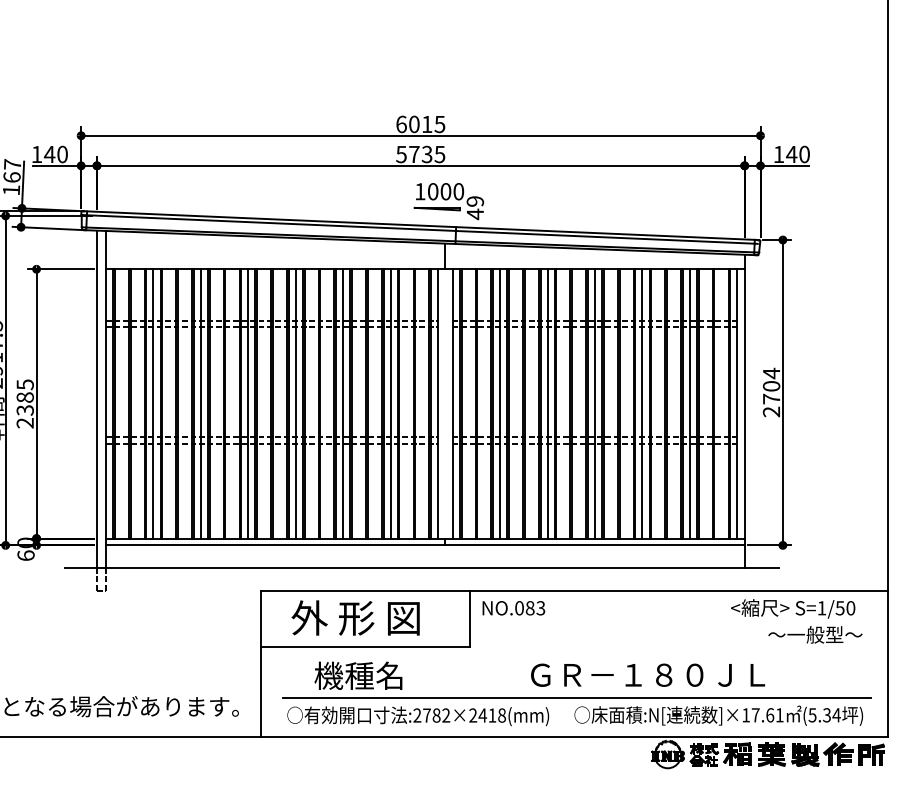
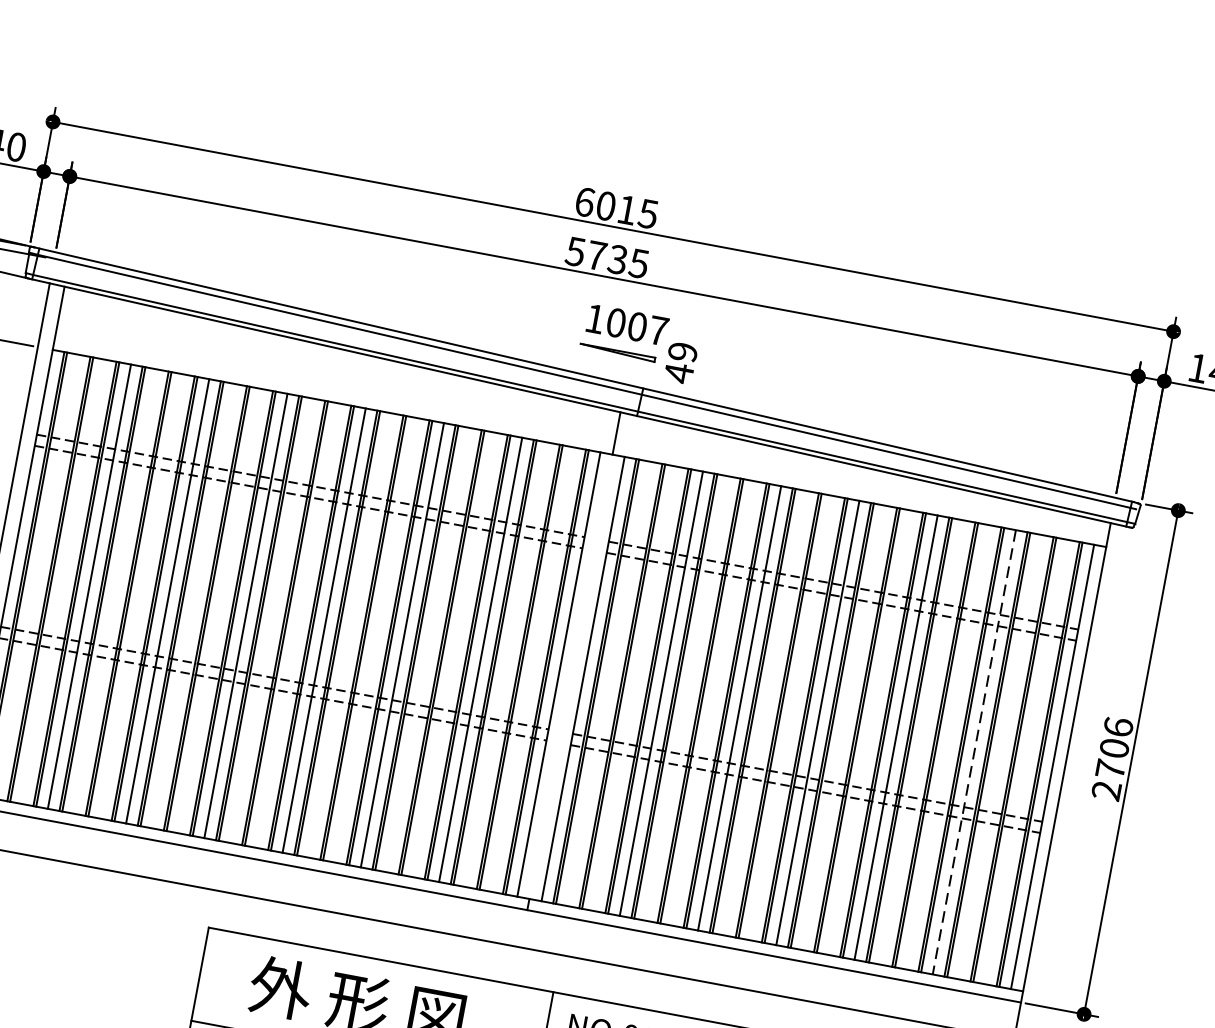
text: (458, 191) -> (658, 330), 1000 -> 1007
text: (771, 373) -> (1118, 727), 2704 -> 2706
line: (689, 403) -> (973, 751), solid -> dashed

